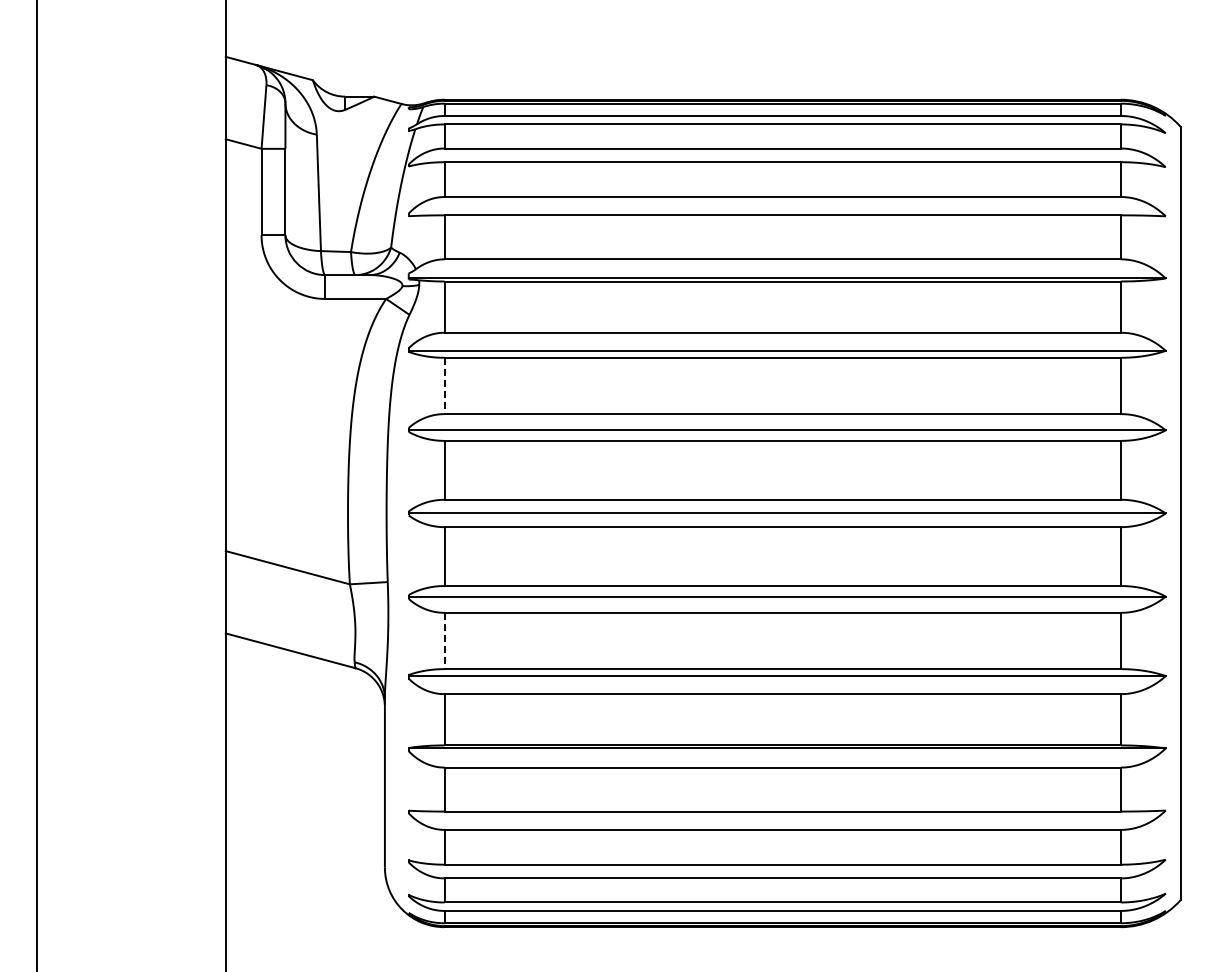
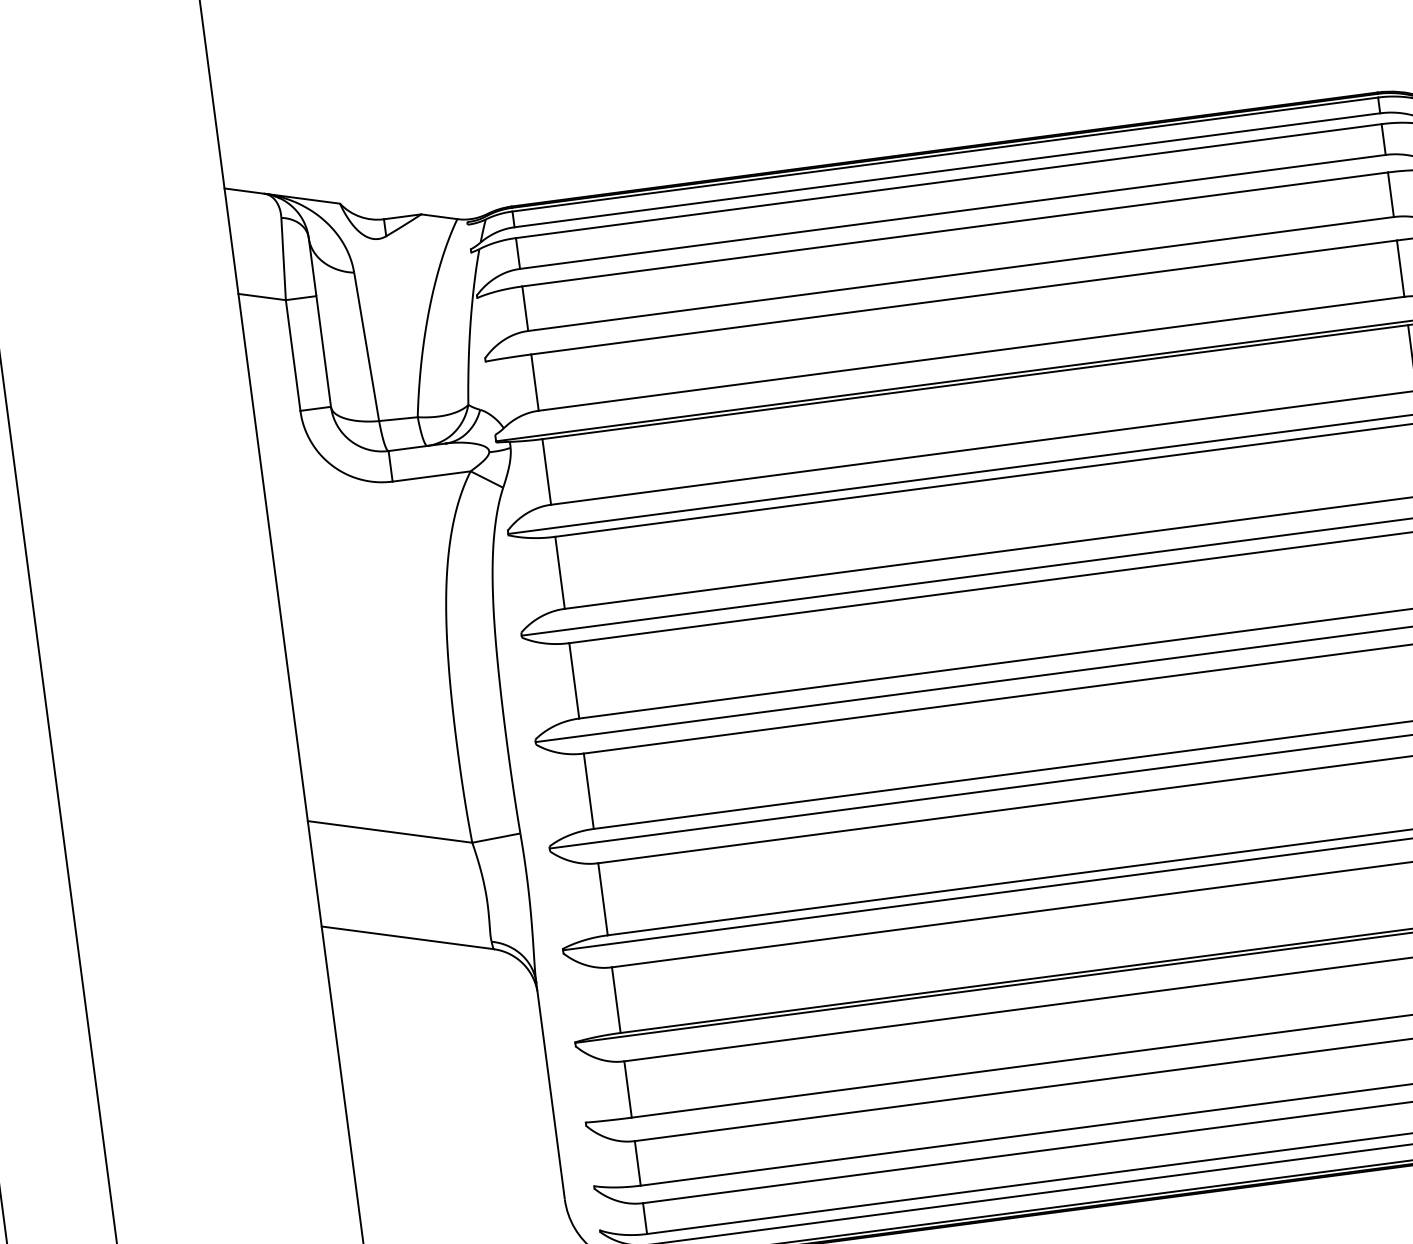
line: (444, 386) -> (560, 573), dashed -> solid
line: (444, 641) -> (603, 899), dashed -> solid

